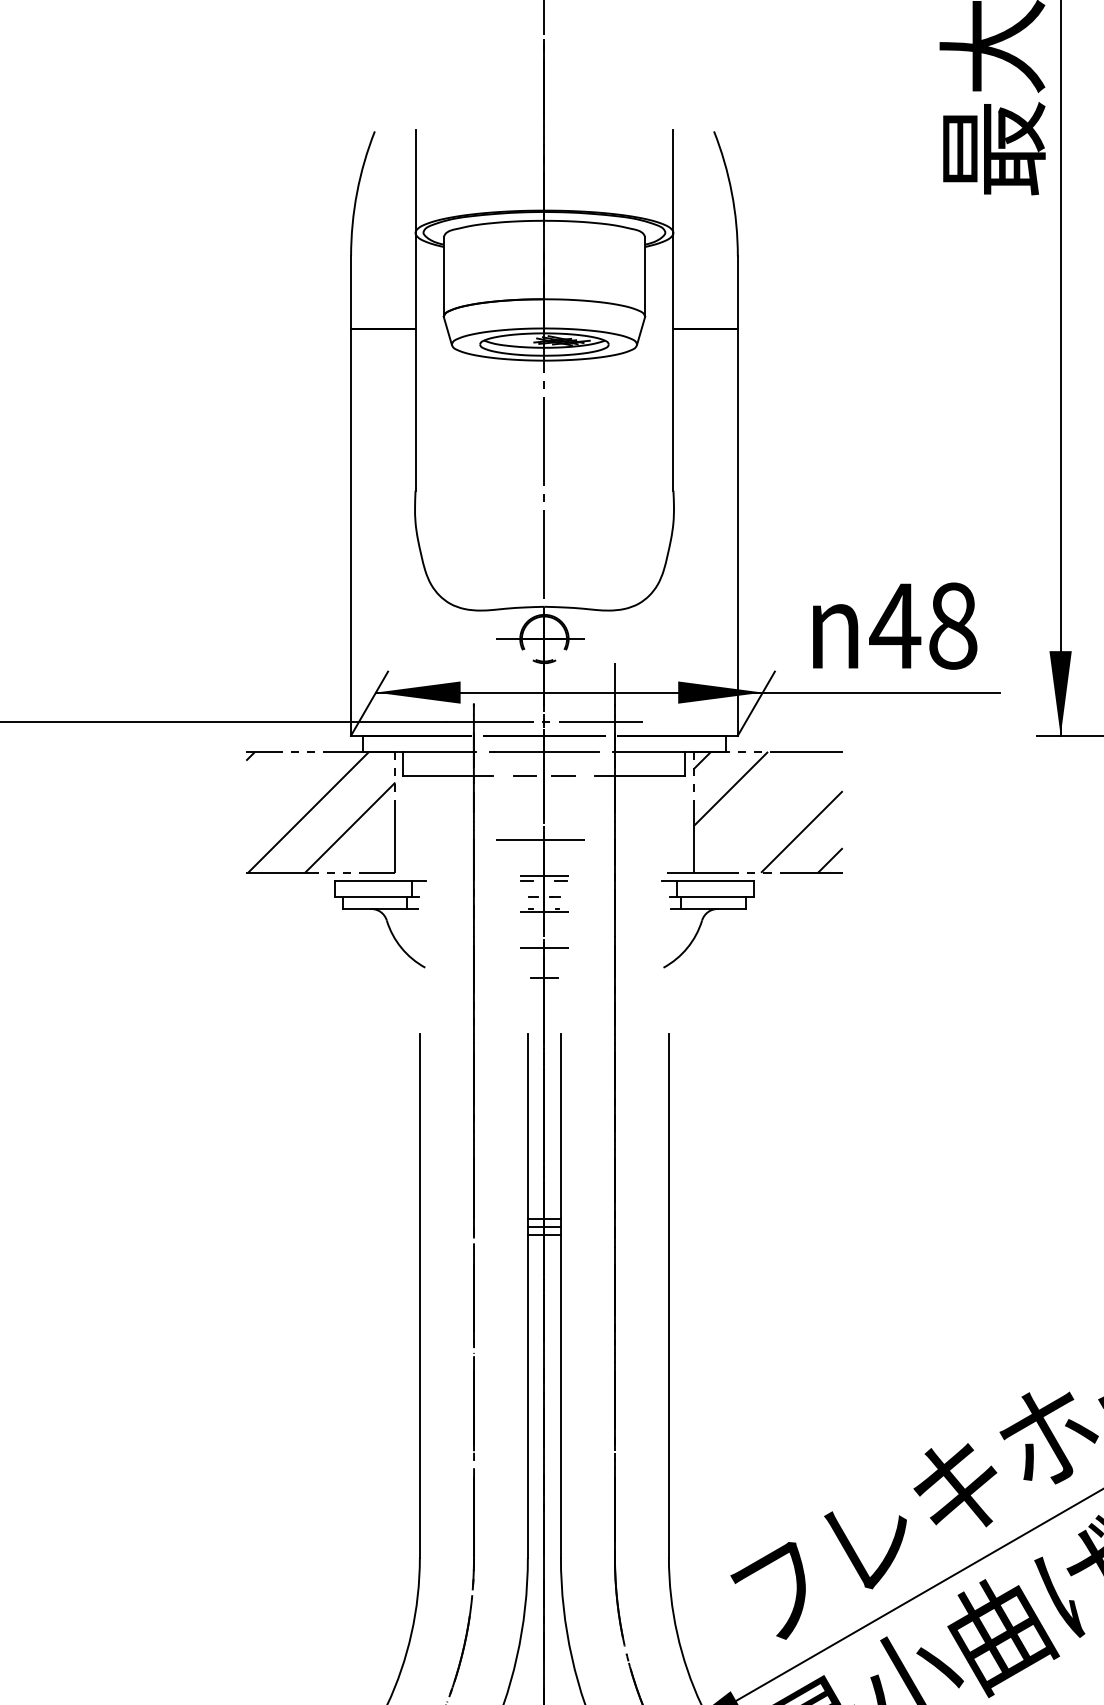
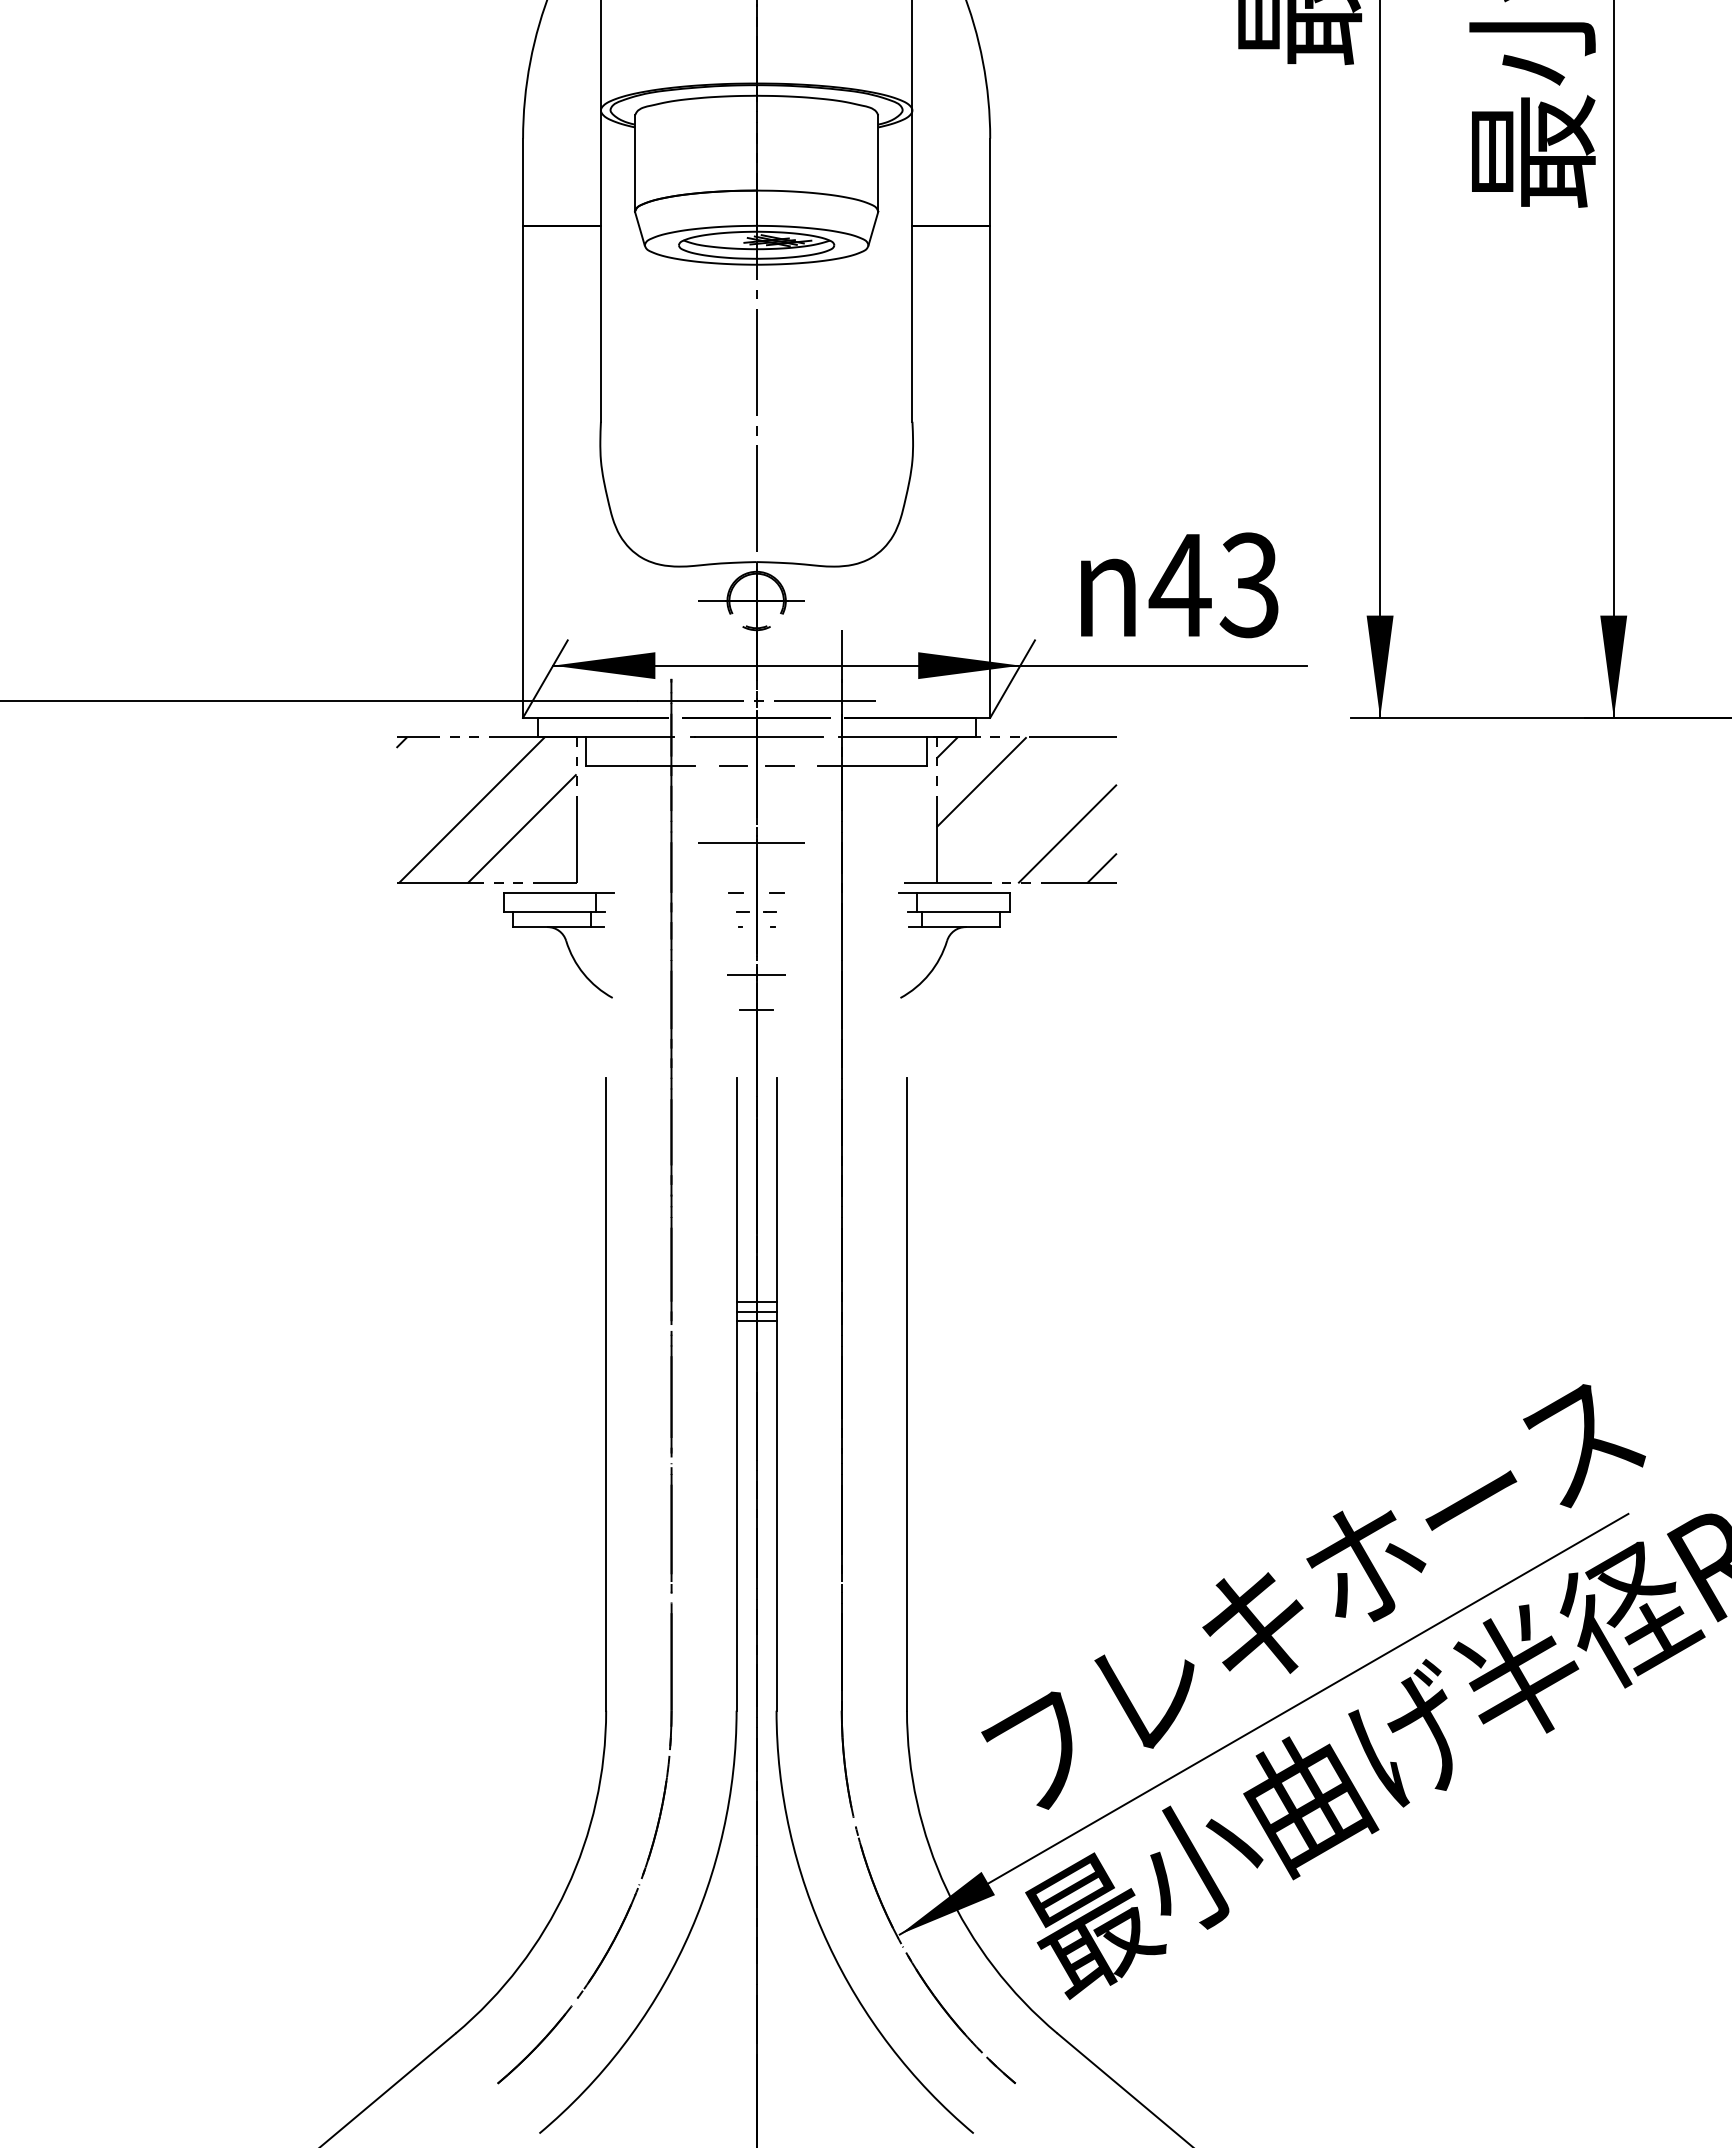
text: (952, 626) -> (1249, 585), 48 -> 43
line: (544, 875) -> (756, 886), removed
line: (544, 911) -> (756, 930), removed

